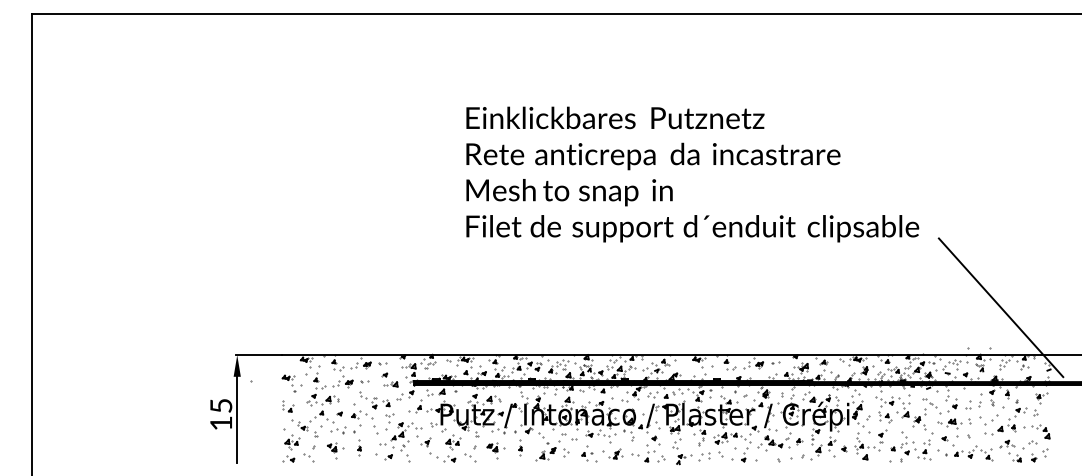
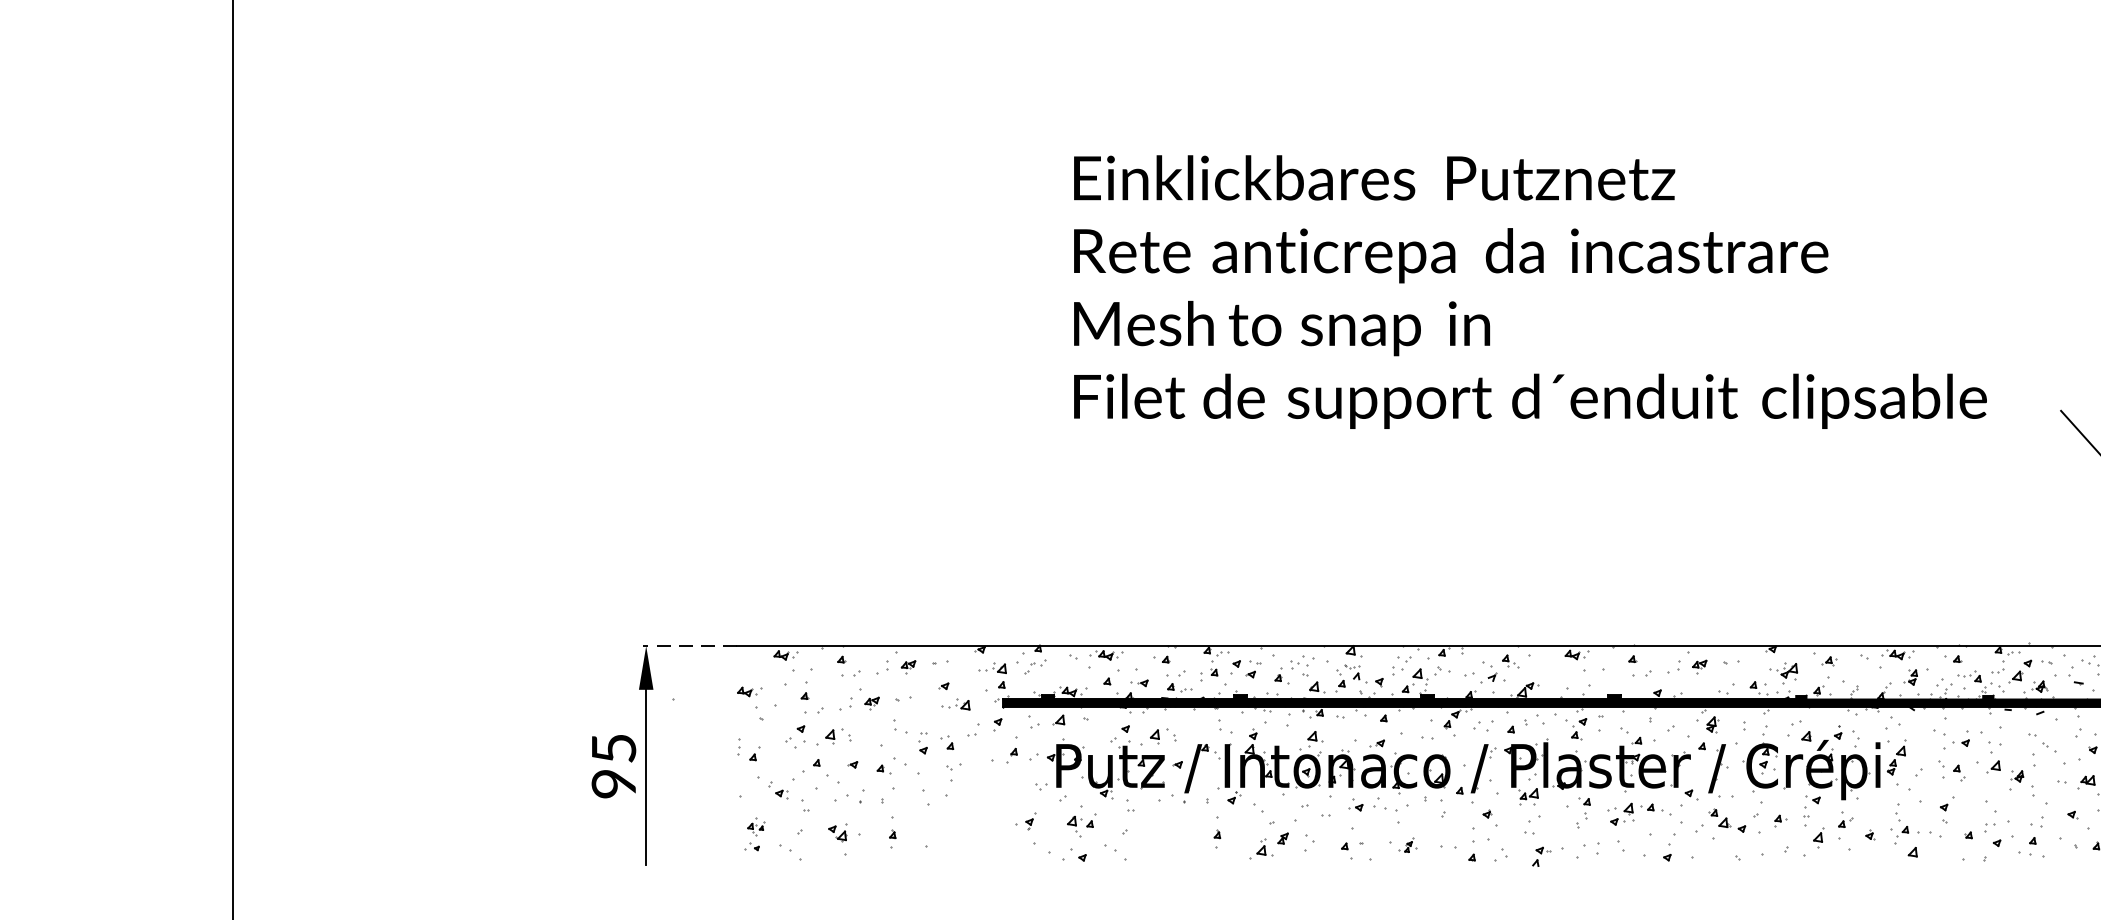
text: (692, 174) -> (1529, 291), moved
line: (258, 355) -> (689, 646), solid -> dashed
text: (220, 423) -> (612, 783), 15 -> 95
part: (400, 442) -> (975, 822), removed
part: (291, 448) -> (755, 834), size x0.6
part: (495, 450) -> (1166, 838), removed
part: (612, 453) -> (1402, 844), size x0.7

